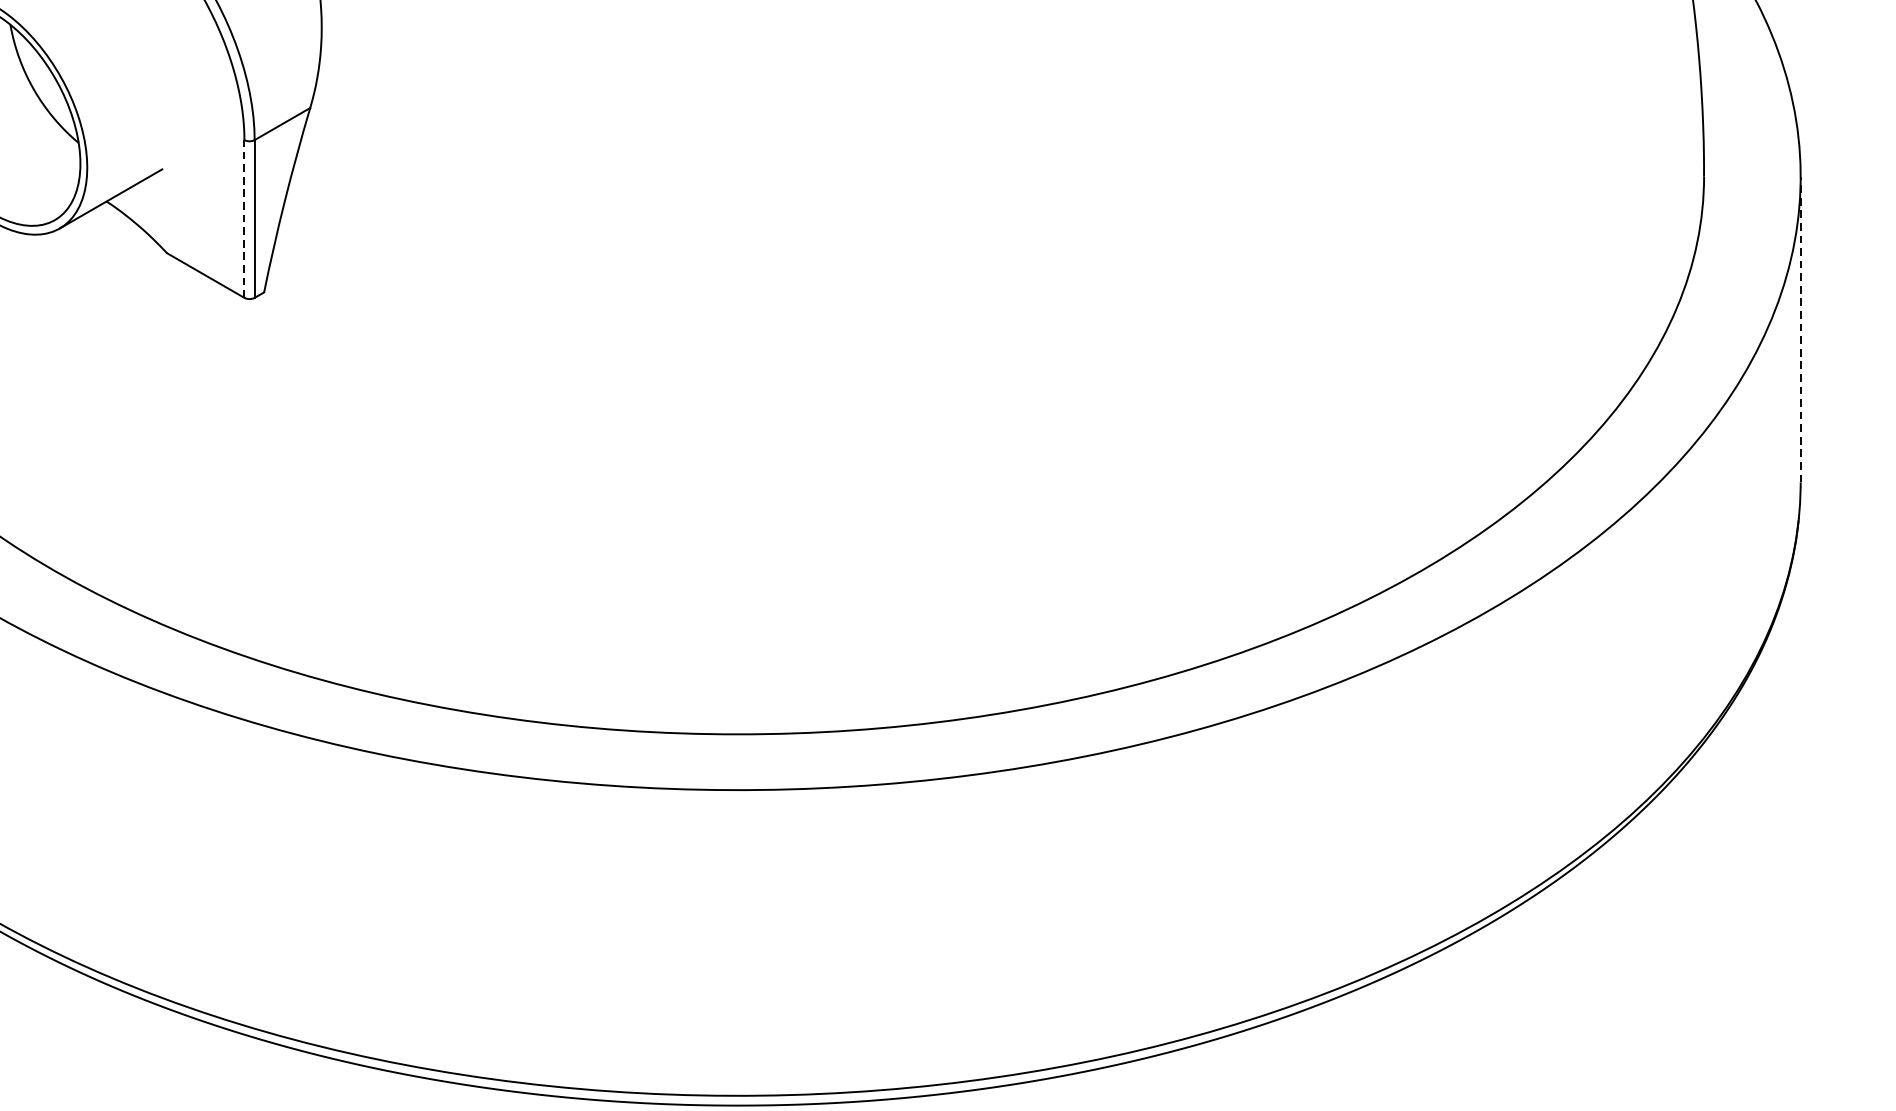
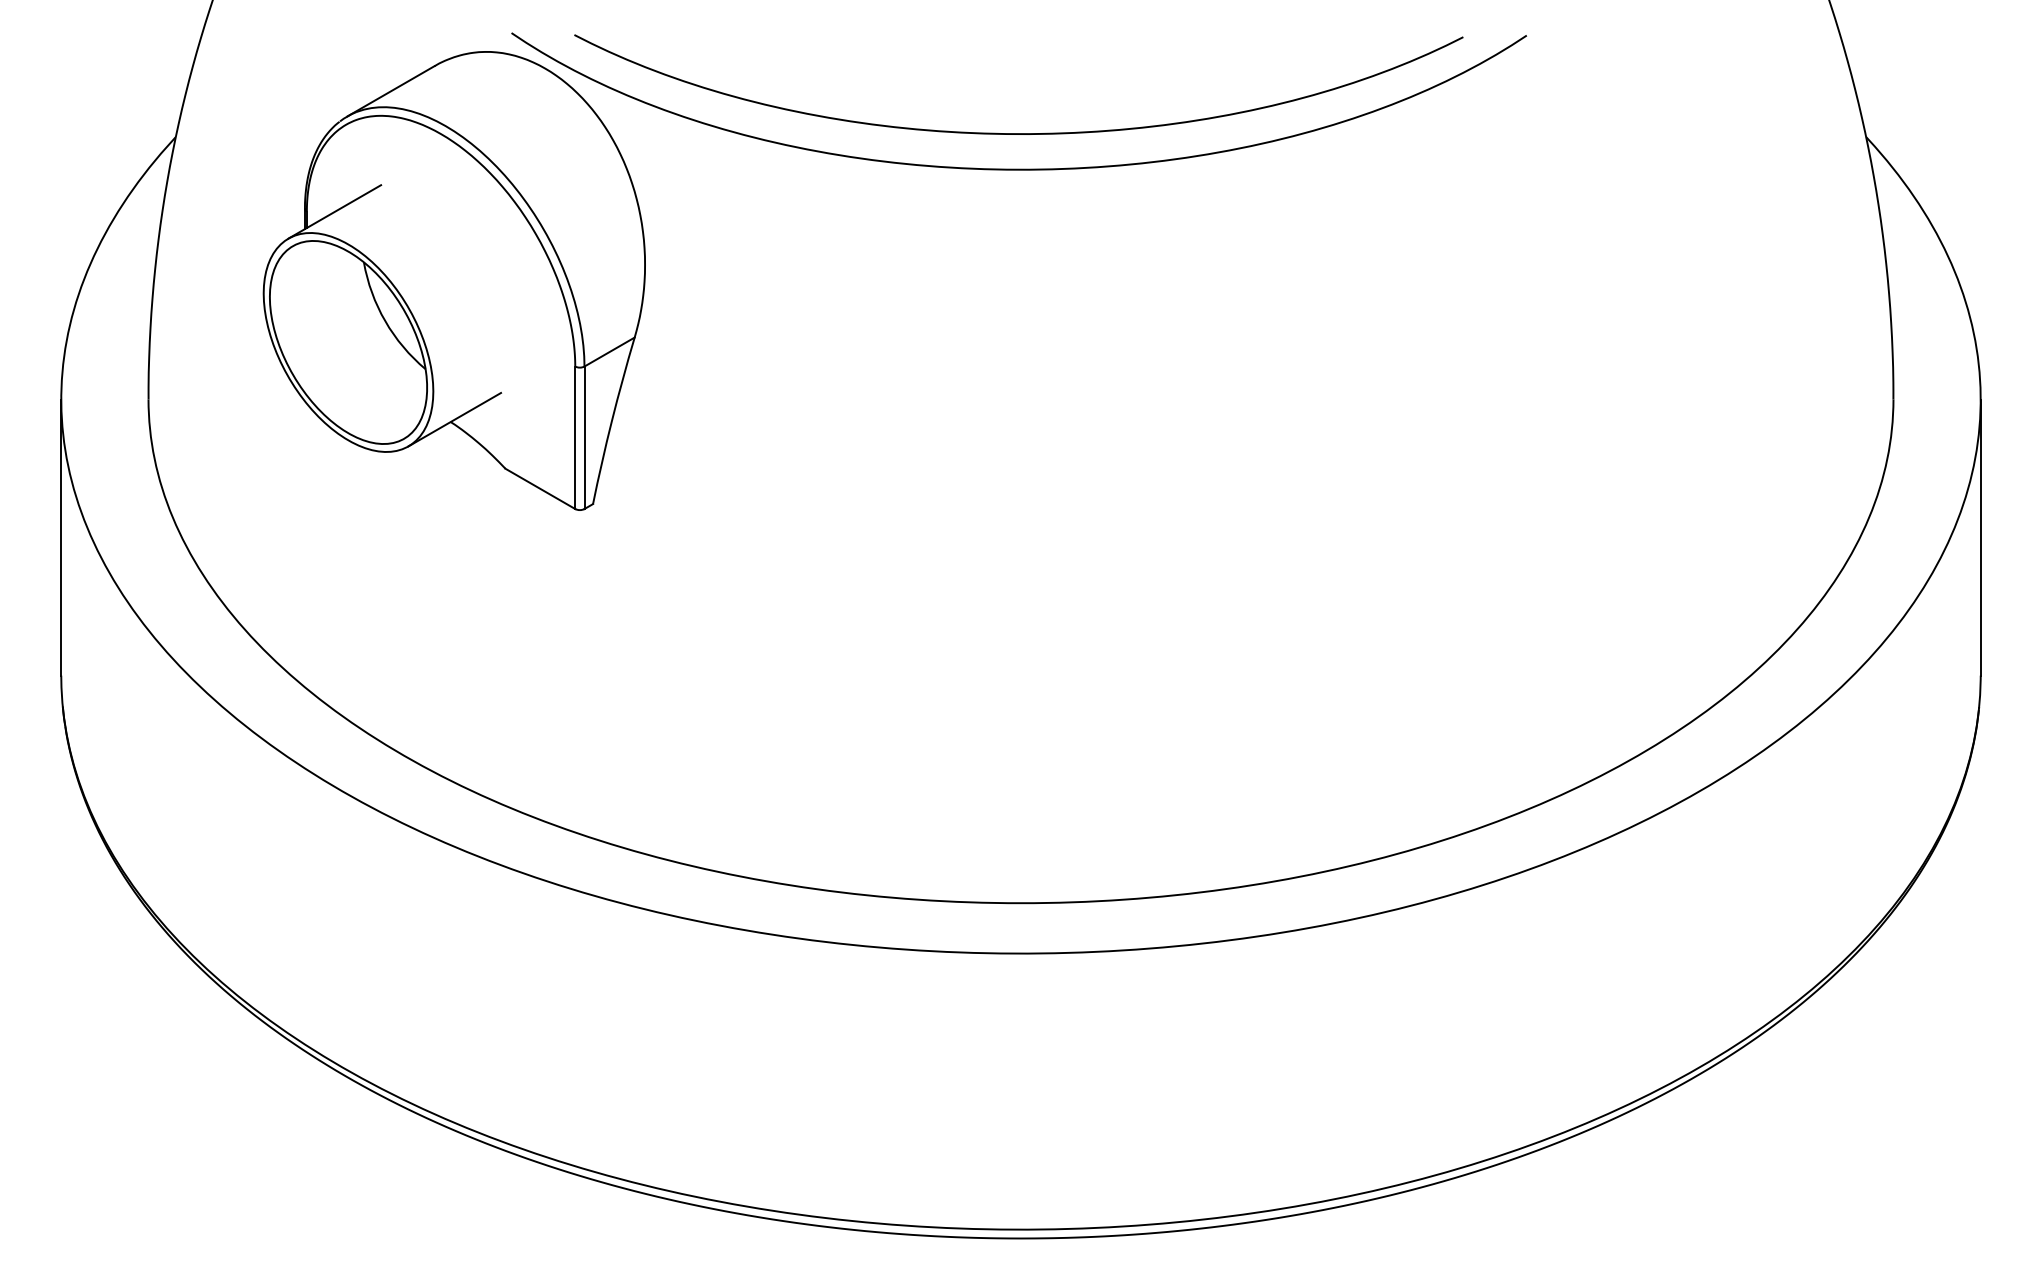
line: (244, 218) -> (575, 437), dashed -> solid
line: (1800, 329) -> (1980, 537), dashed -> solid

